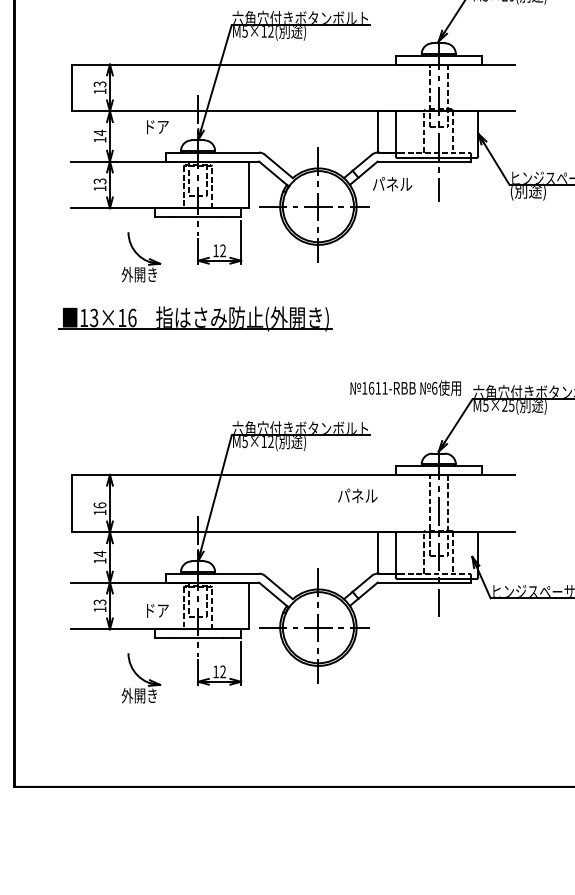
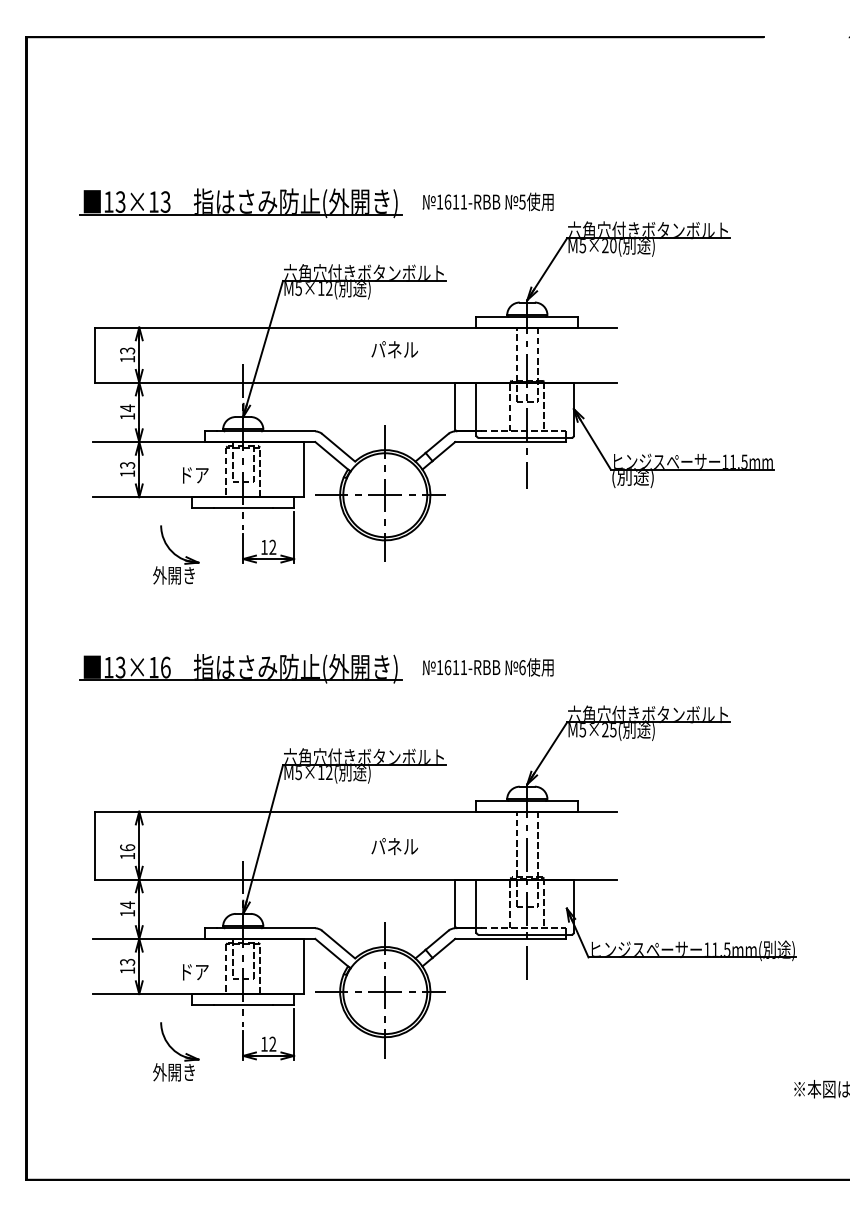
text: (157, 127) -> (195, 475), moved
text: (392, 184) -> (394, 349), moved
part: (195, 318) -> (240, 668), moved
text: (405, 388) -> (487, 667), moved
text: (357, 495) -> (394, 846), moved

